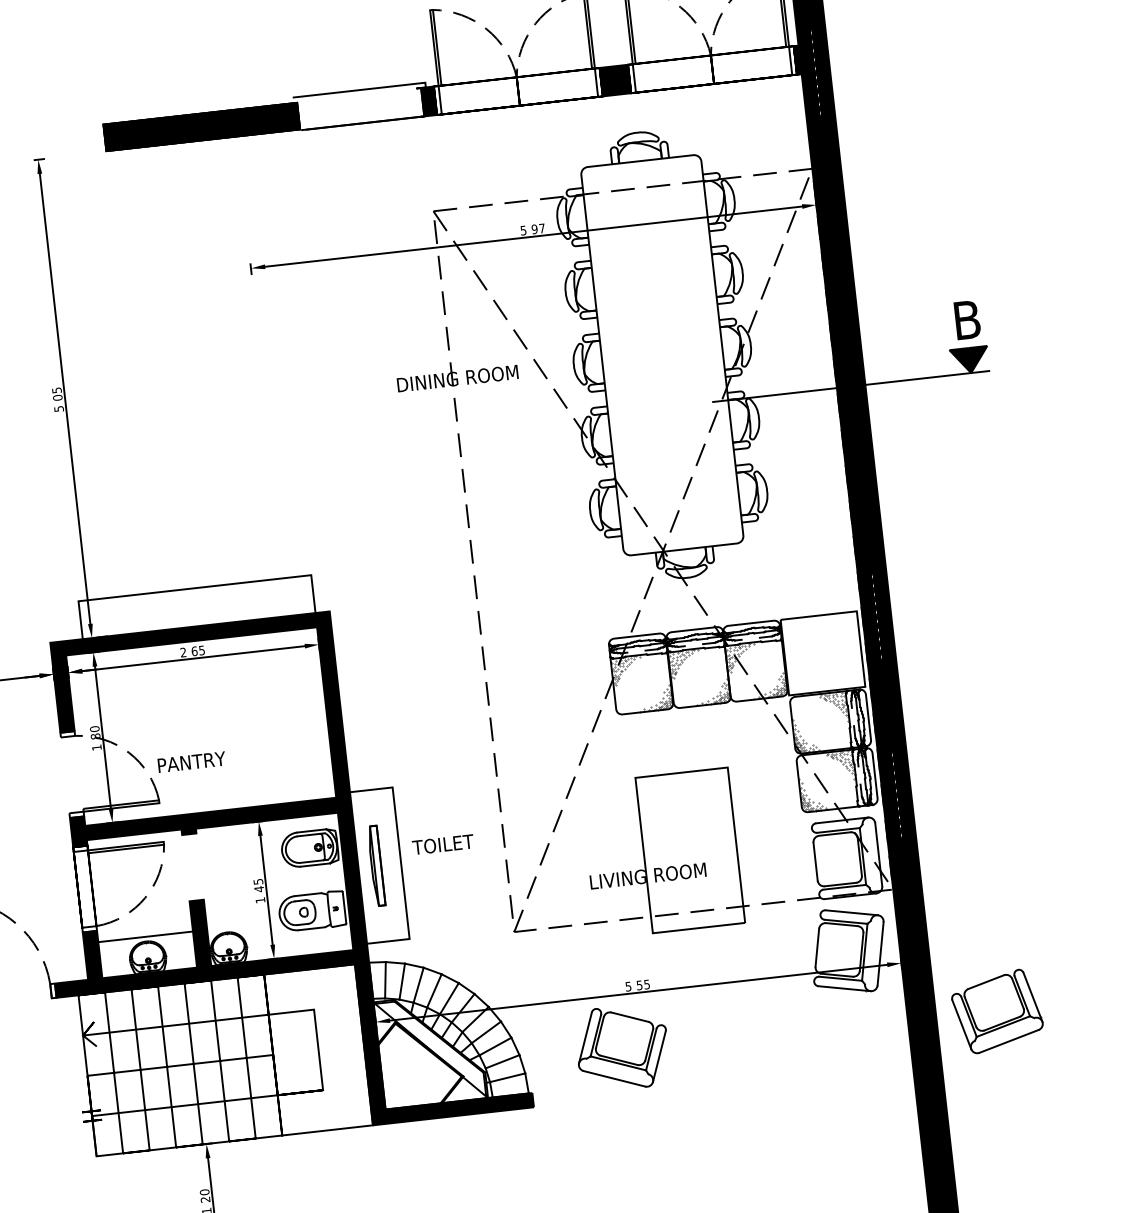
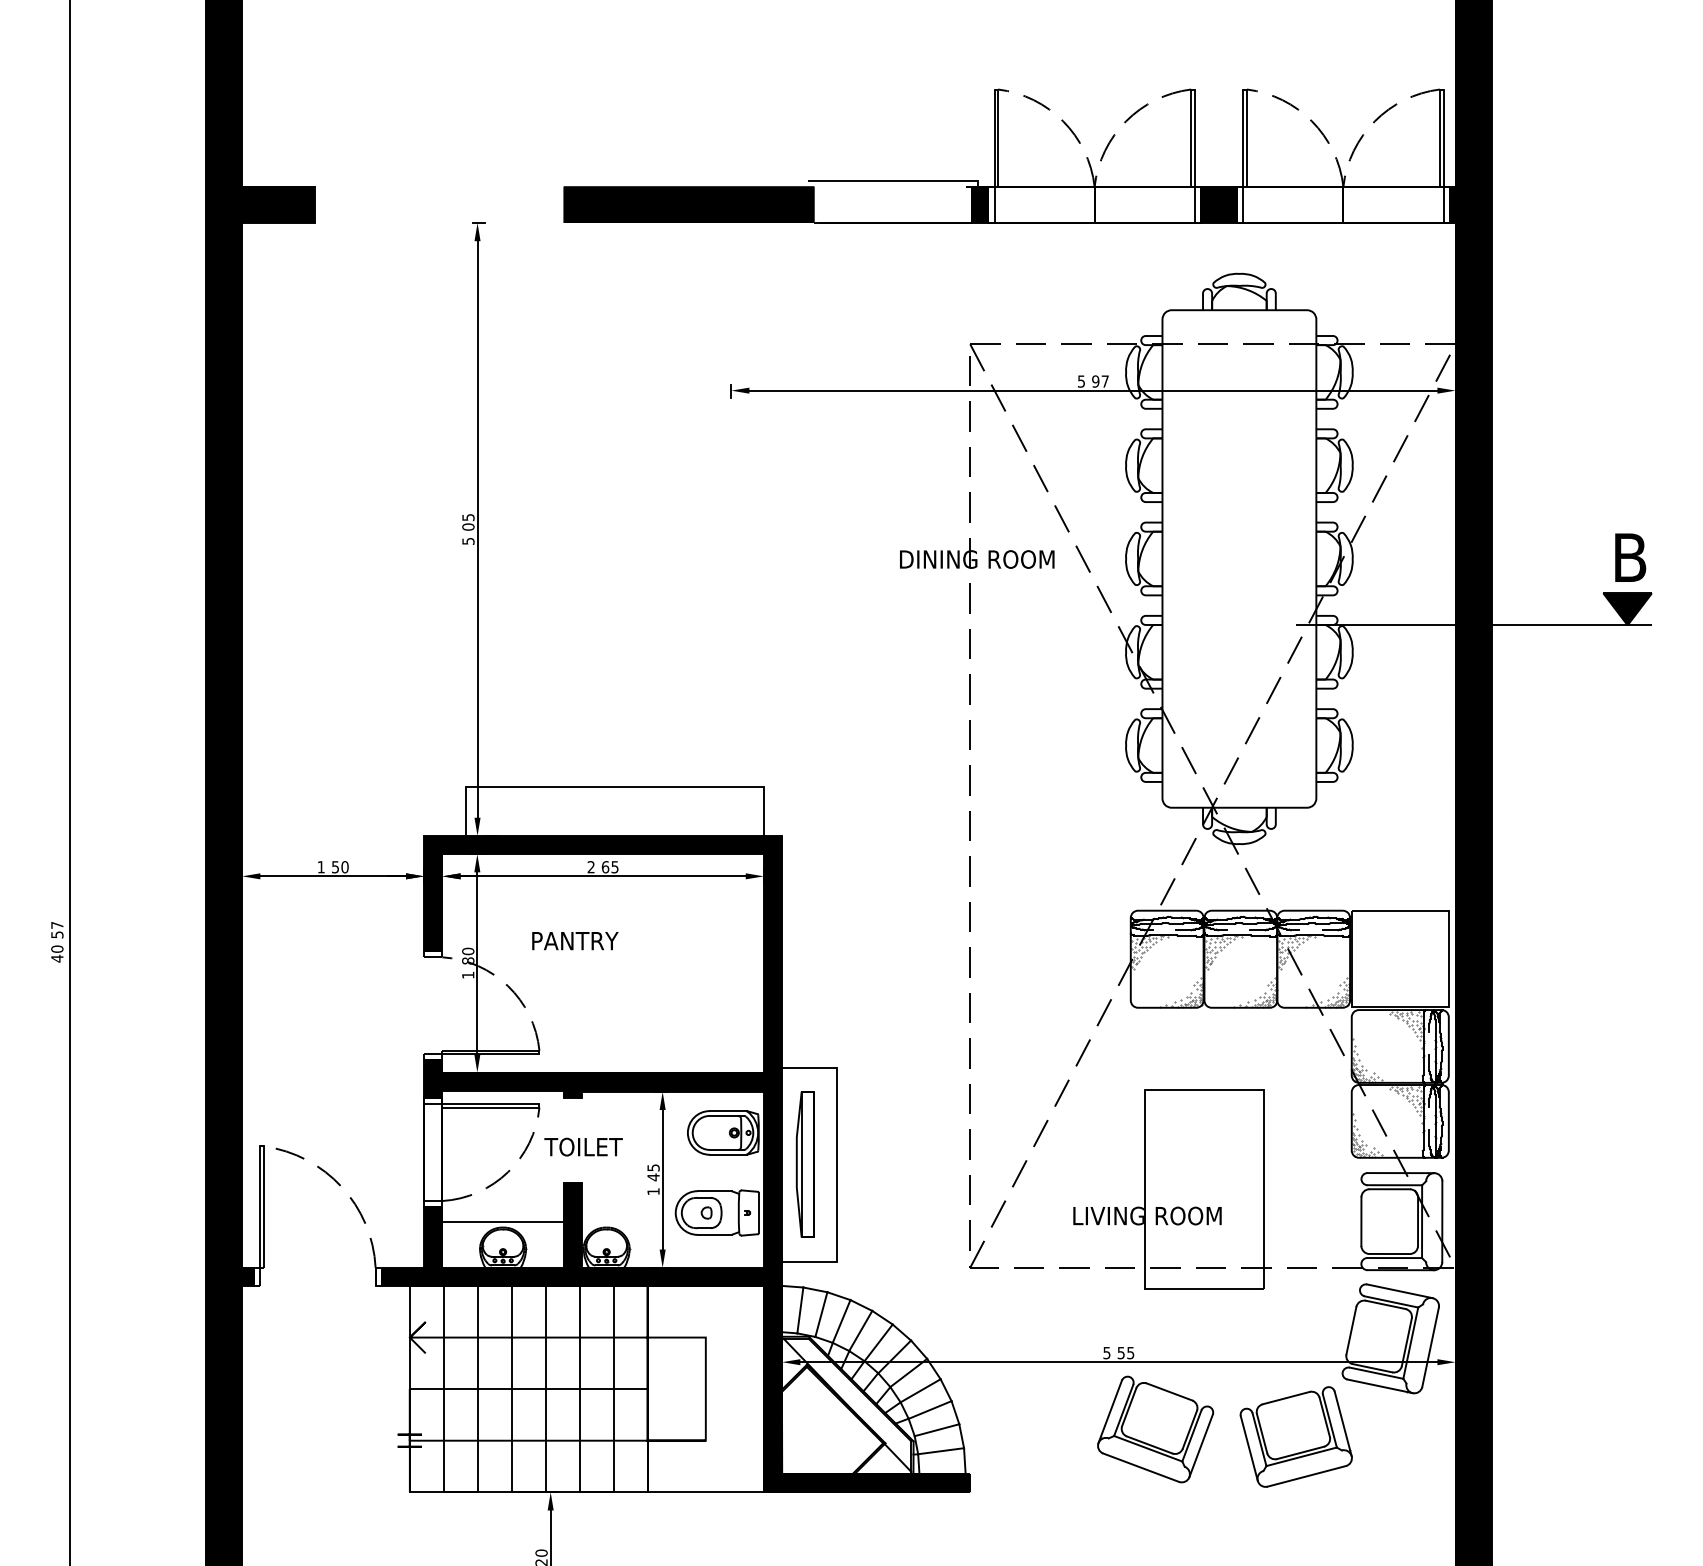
text: (192, 762) -> (575, 941), moved
text: (443, 844) -> (583, 1146), moved
part: (375, 865) -> (804, 1164), size x1.43
part: (996, 1011) -> (1295, 1436), moved
part: (622, 1047) -> (1155, 1429), moved

